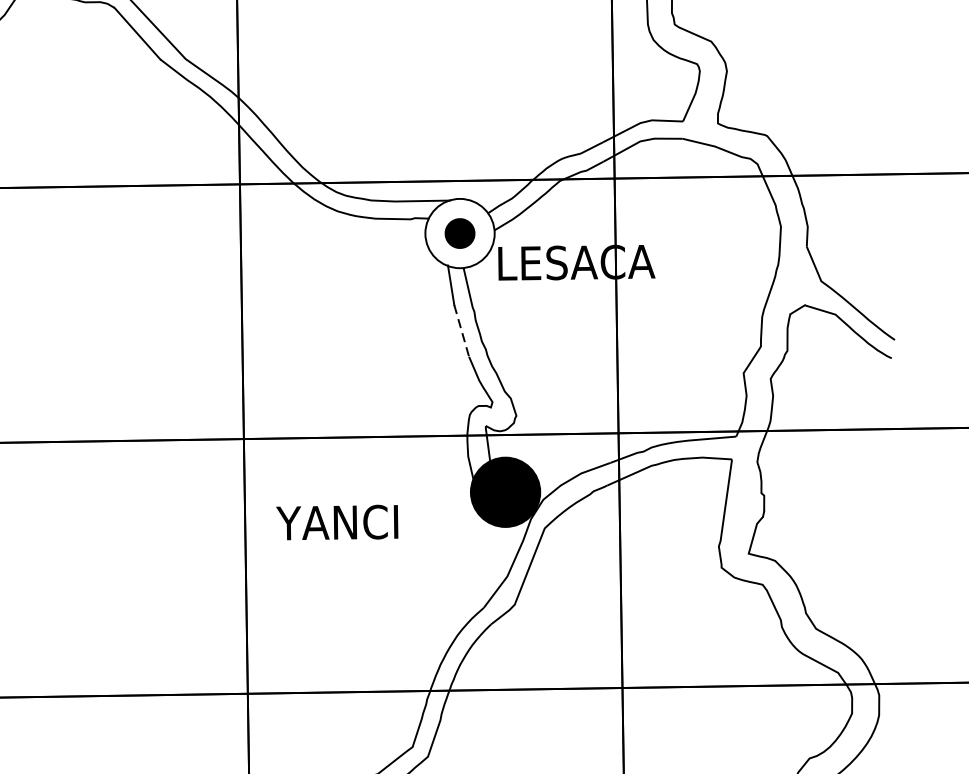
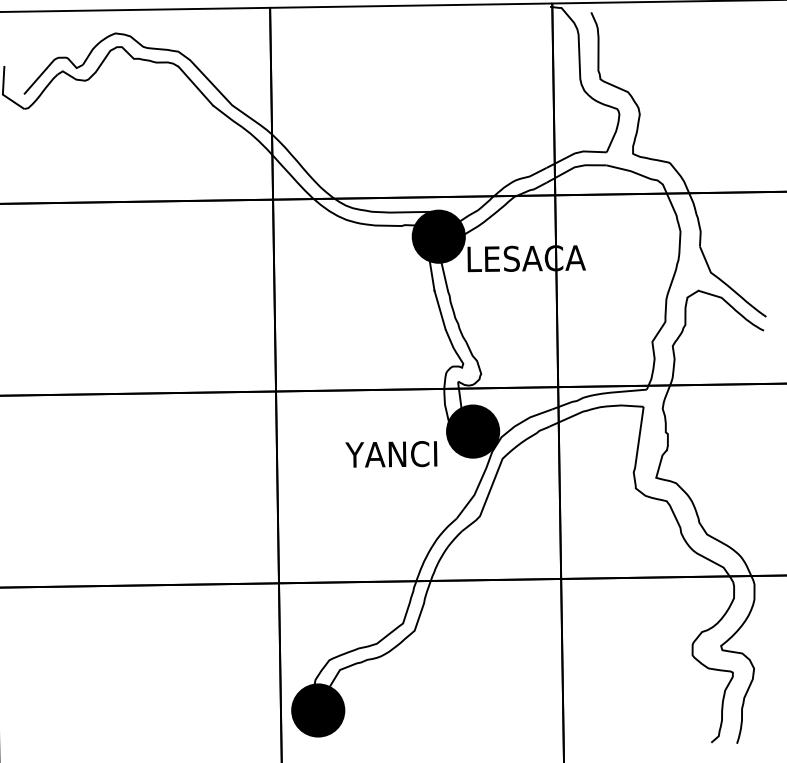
fill: (459, 233) -> (438, 236), added
line: (462, 331) -> (440, 310), dashed -> solid
text: (337, 522) -> (391, 454), moved

